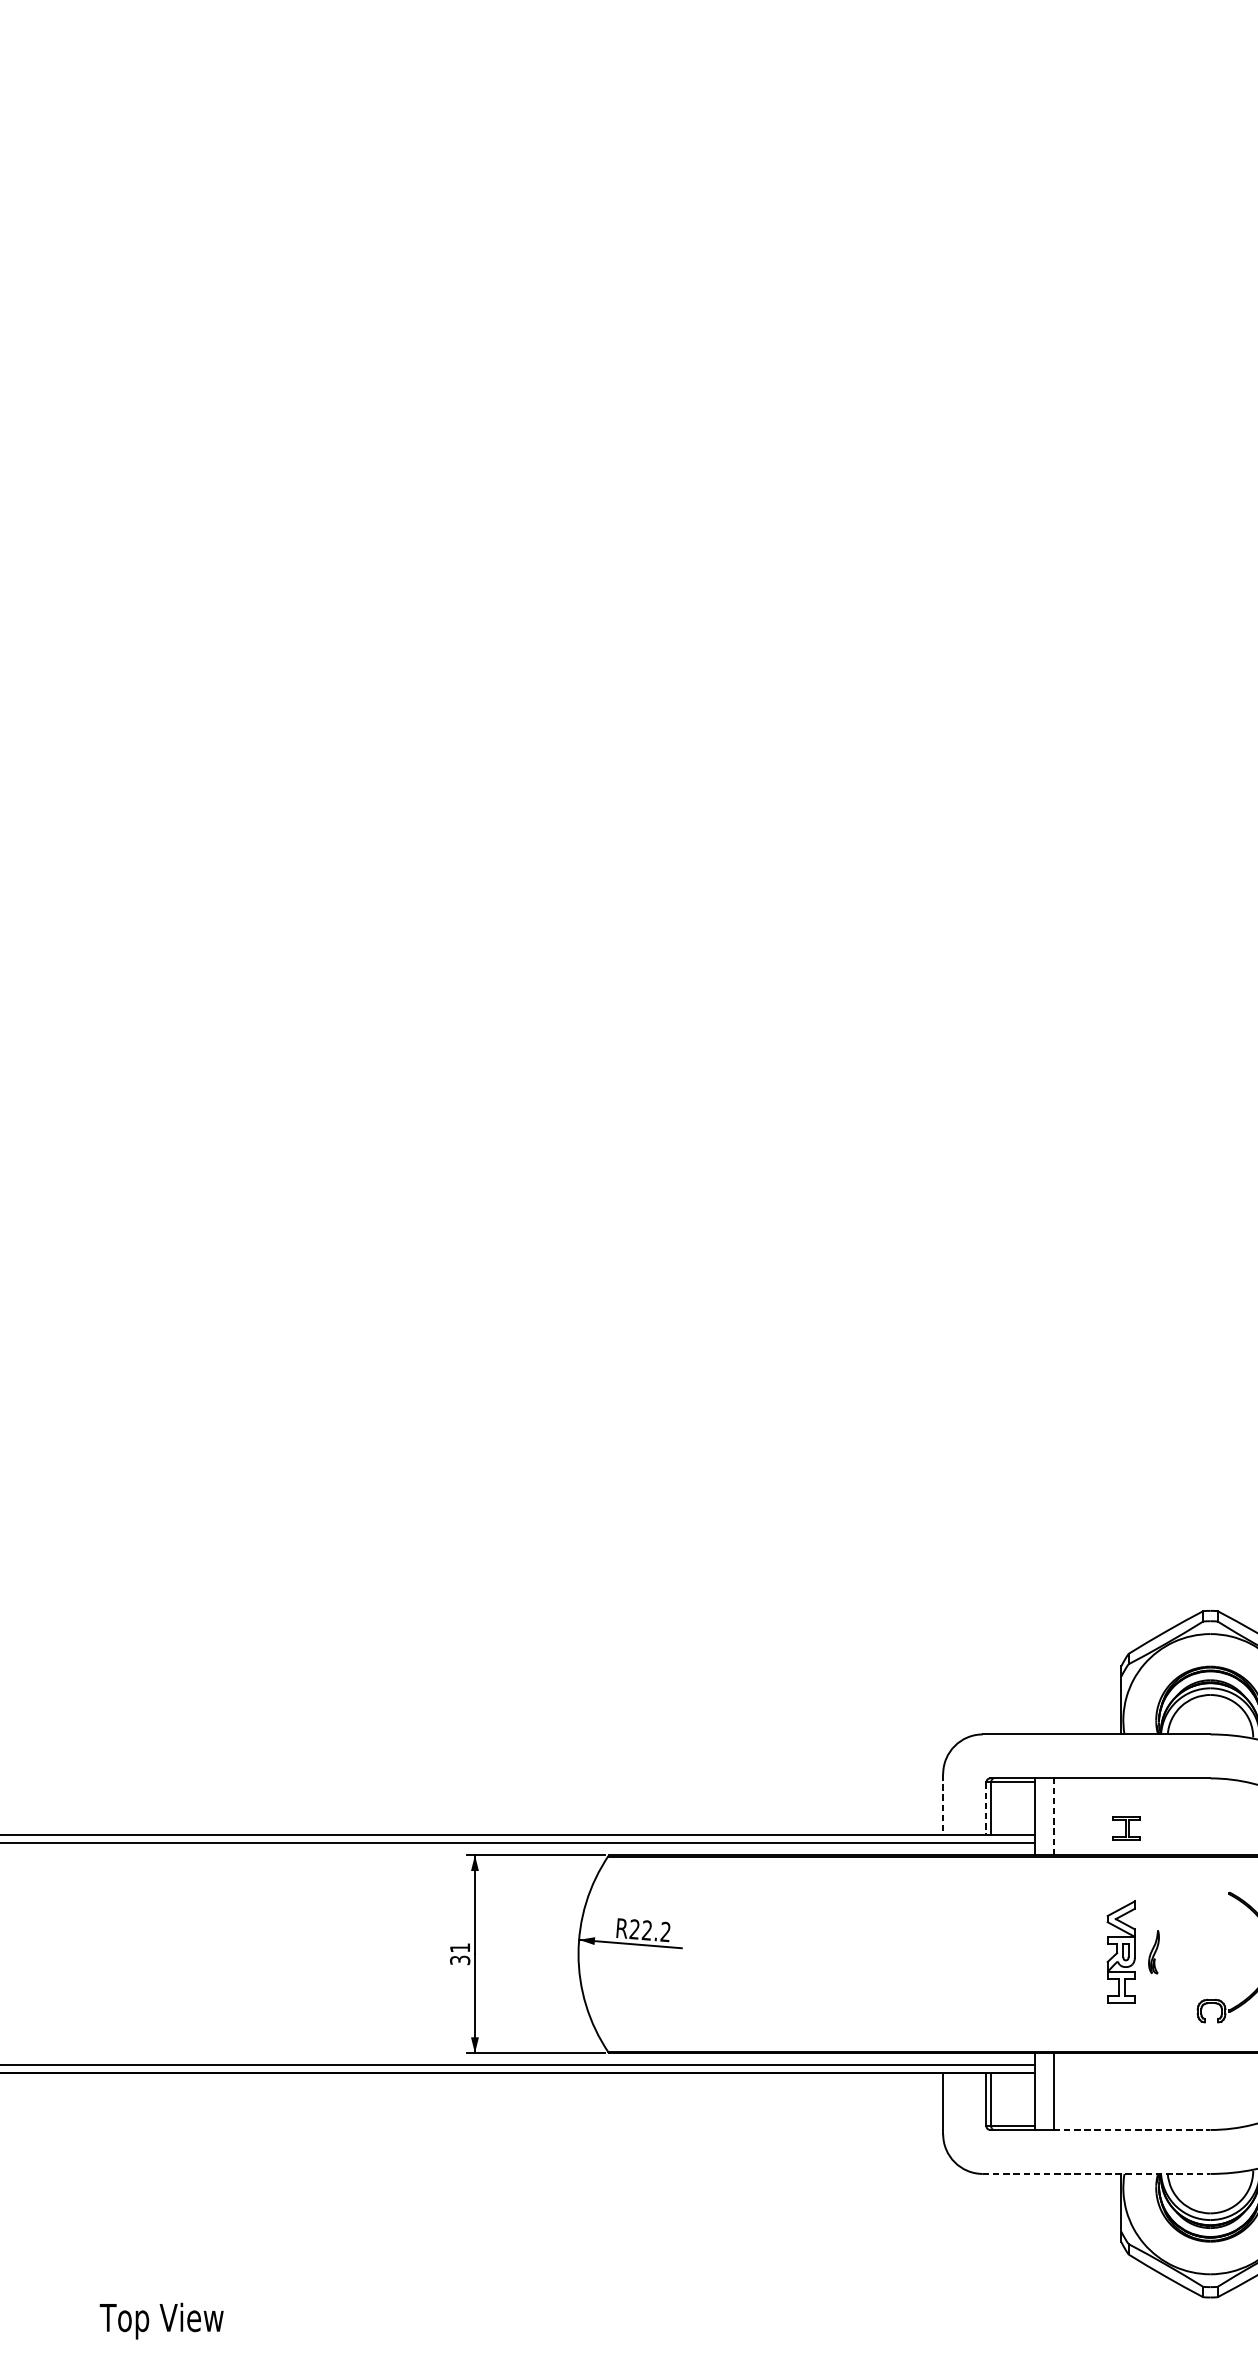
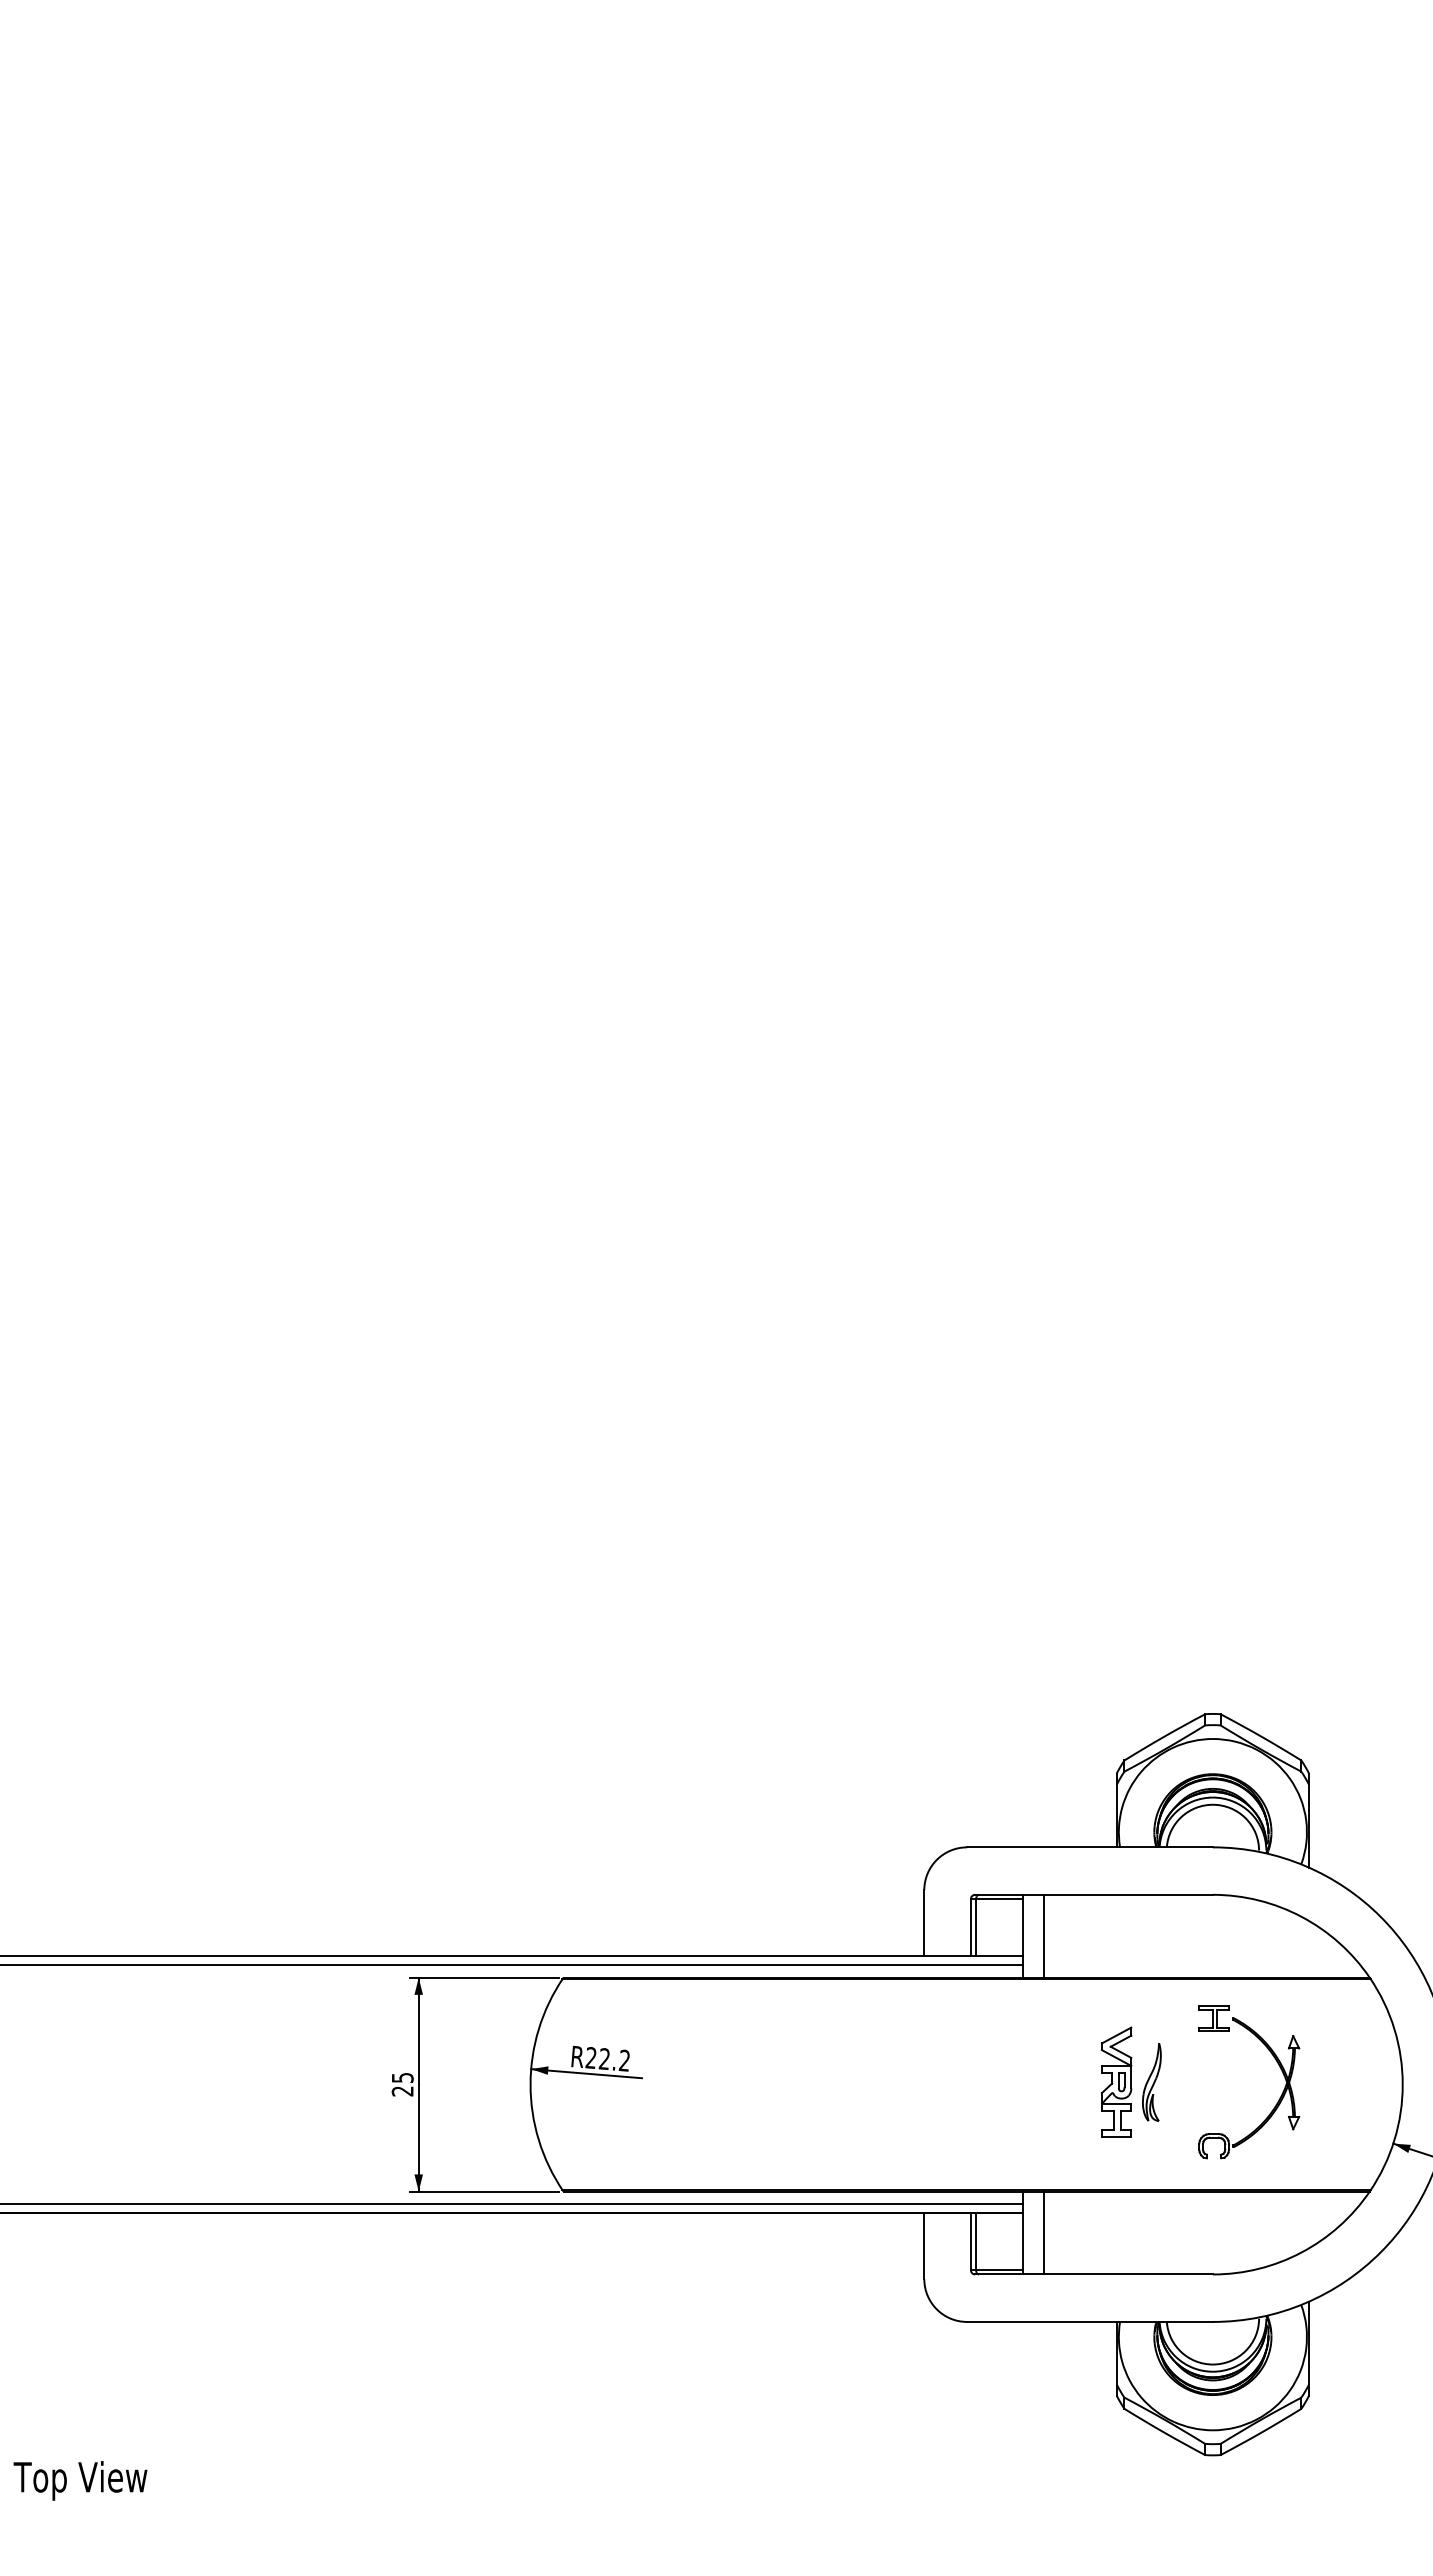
line: (943, 1804) -> (924, 1923), dashed -> solid
line: (985, 1808) -> (970, 1927), dashed -> solid
line: (1053, 1816) -> (1043, 1935), dashed -> solid
part: (1125, 1828) -> (1213, 2018), moved
part: (1153, 1952) -> (1151, 2082), size x1.67
text: (459, 1954) -> (402, 2084), 31 -> 25
line: (1132, 2130) -> (1128, 2274), dashed -> solid
line: (1096, 2173) -> (1089, 2321), dashed -> solid

